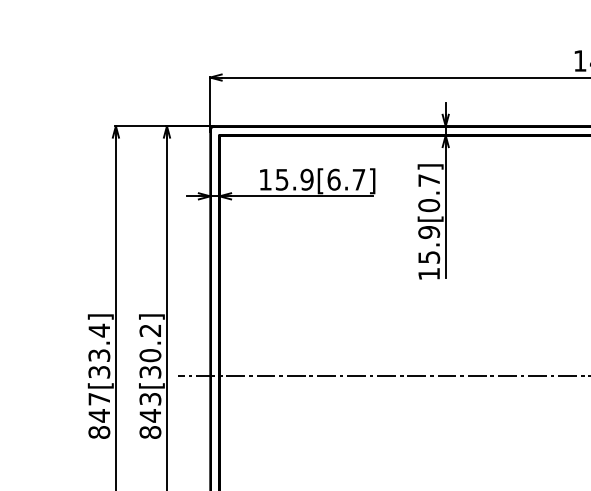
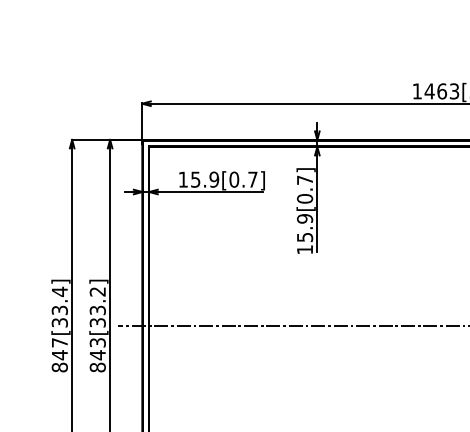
text: (334, 179) -> (234, 179), 15.9[6.7] -> 15.9[0.7]
text: (149, 355) -> (97, 310), 843[30.2] -> 843[33.2]

